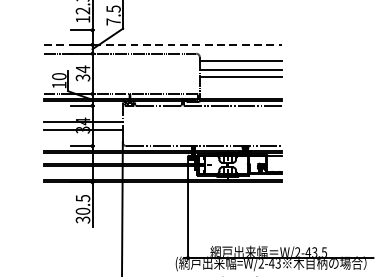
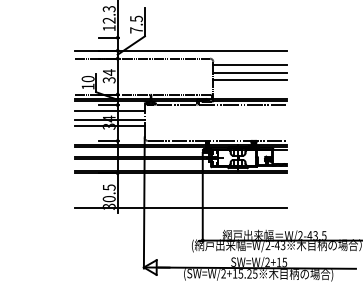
line: (164, 44) -> (181, 50), dashed -> solid
line: (83, 113) -> (109, 111), added
line: (163, 220) -> (180, 207), added

